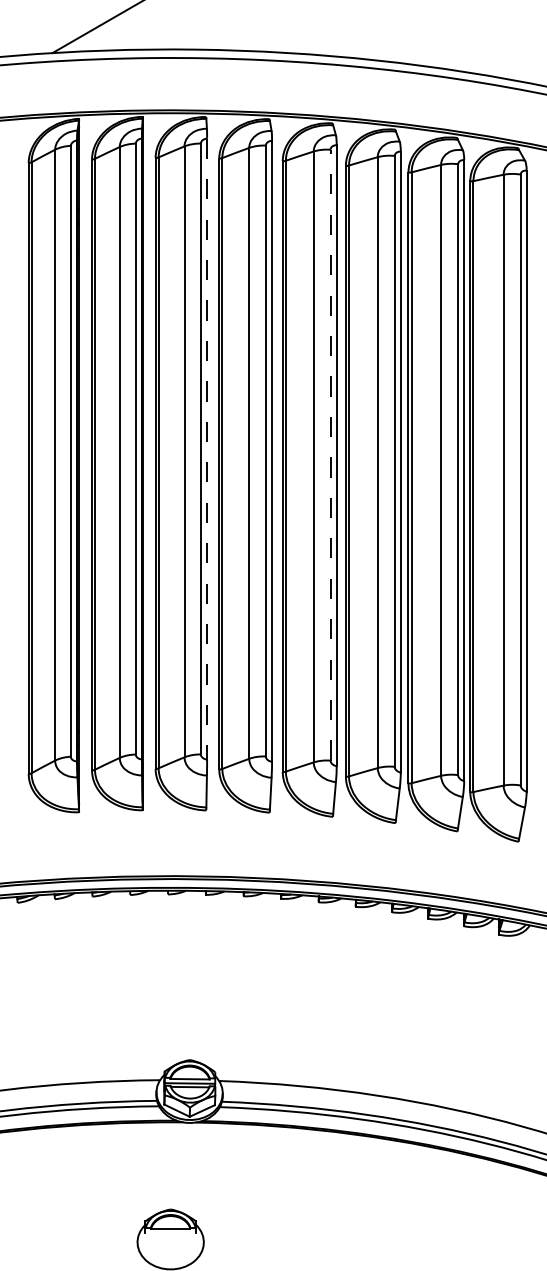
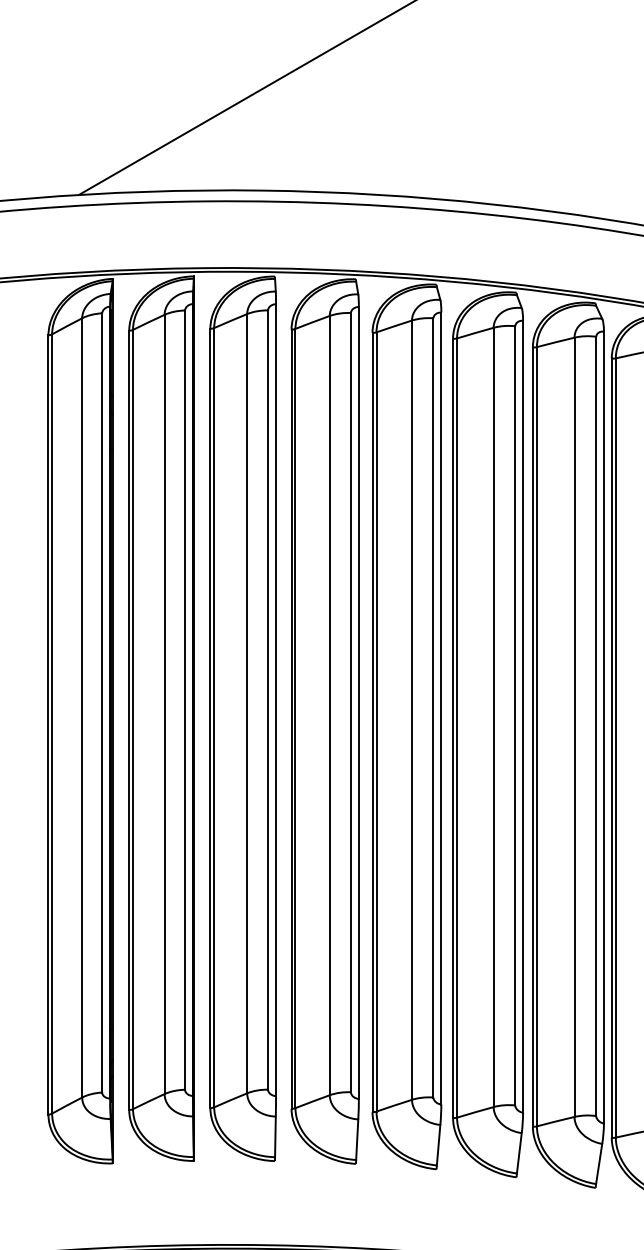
line: (207, 449) -> (276, 700), dashed -> solid
line: (330, 454) -> (433, 707), dashed -> solid

